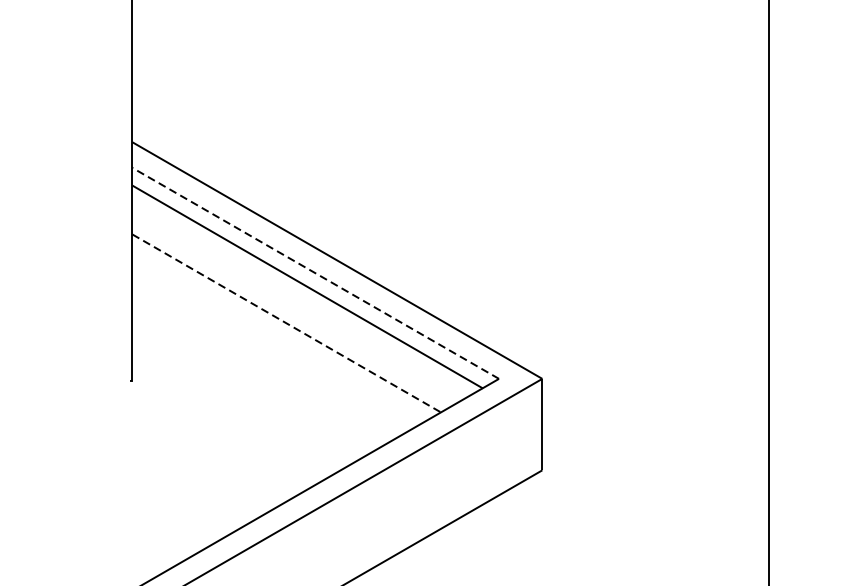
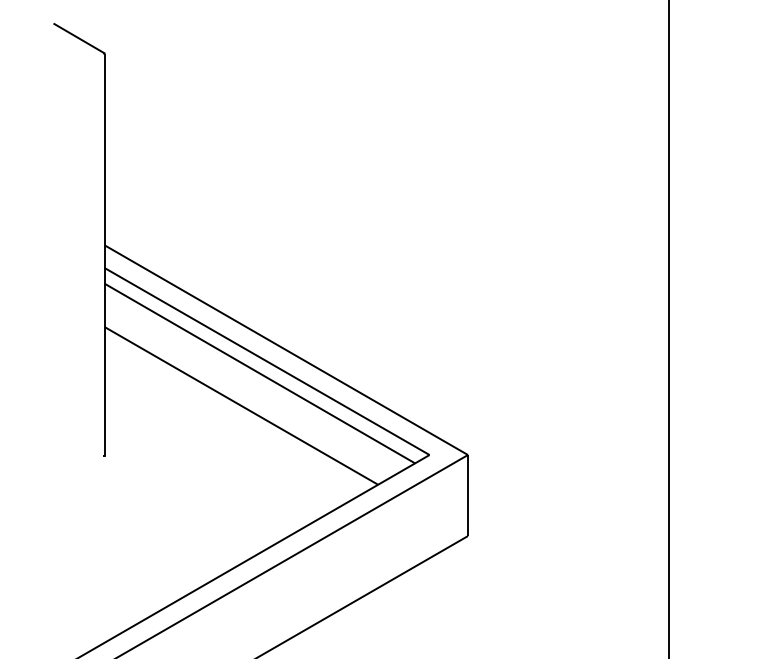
line: (315, 273) -> (266, 361), dashed -> solid
line: (286, 324) -> (241, 406), dashed -> solid

